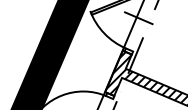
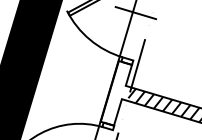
hatch: (118, 73) -> (116, 93), removed

